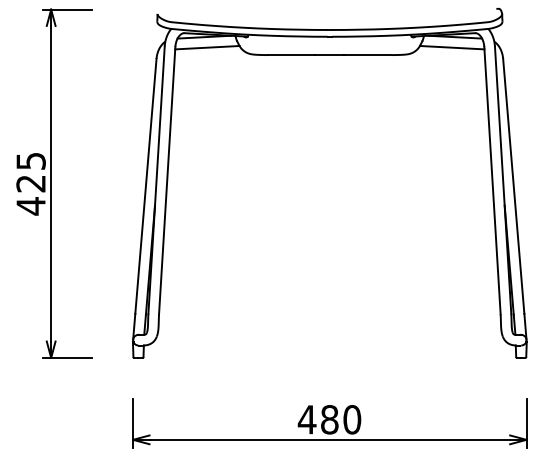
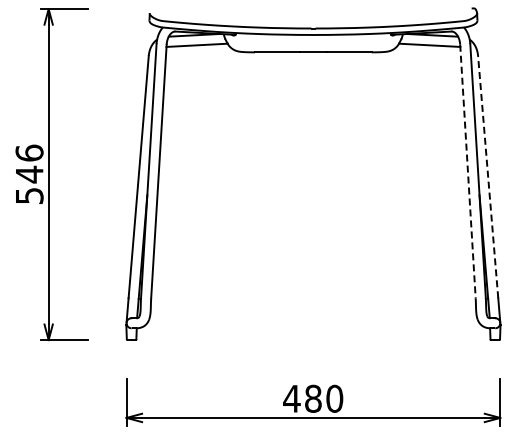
line: (491, 181) -> (467, 172), solid -> dashed
text: (31, 183) -> (29, 174), 425 -> 546
line: (514, 186) -> (488, 177), solid -> dashed

